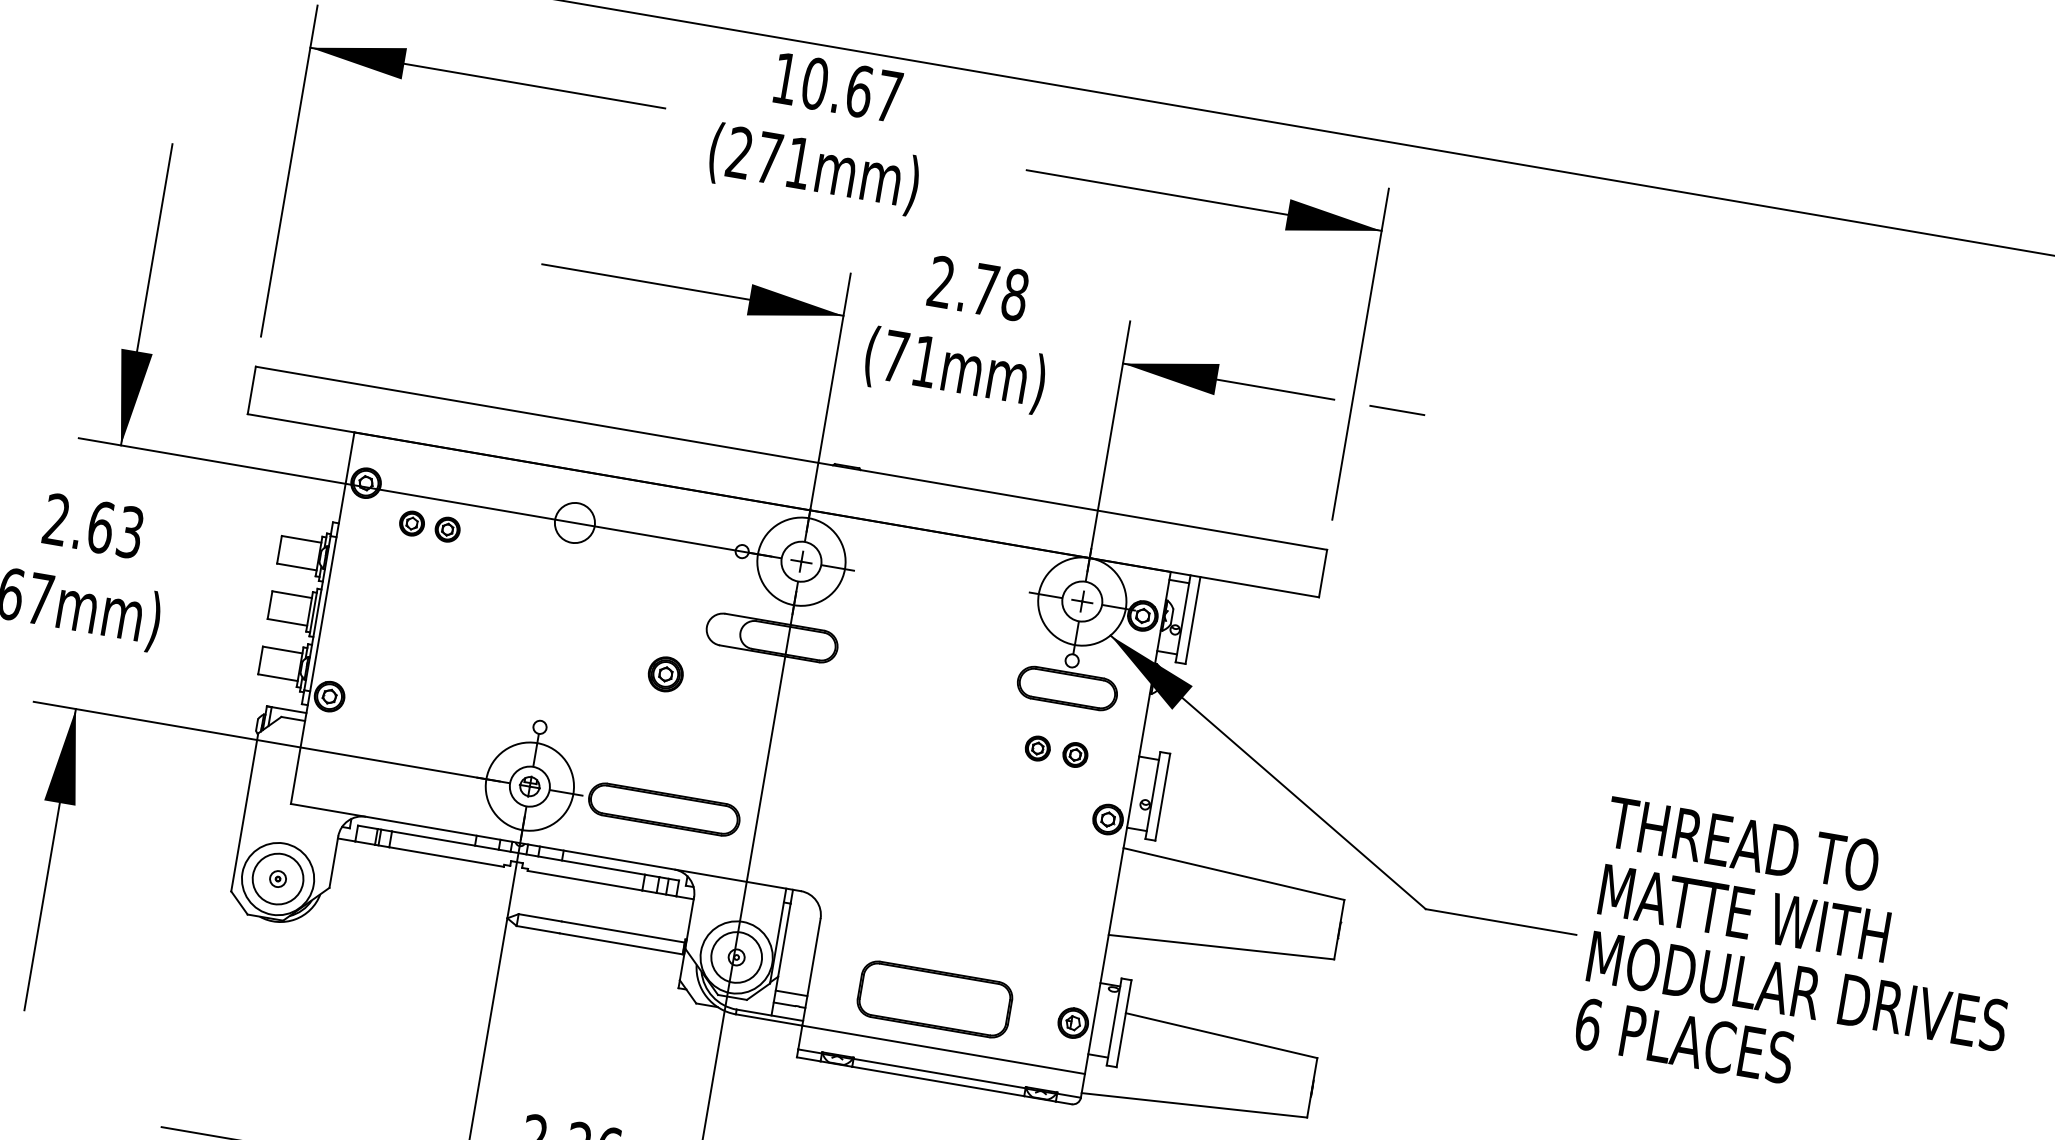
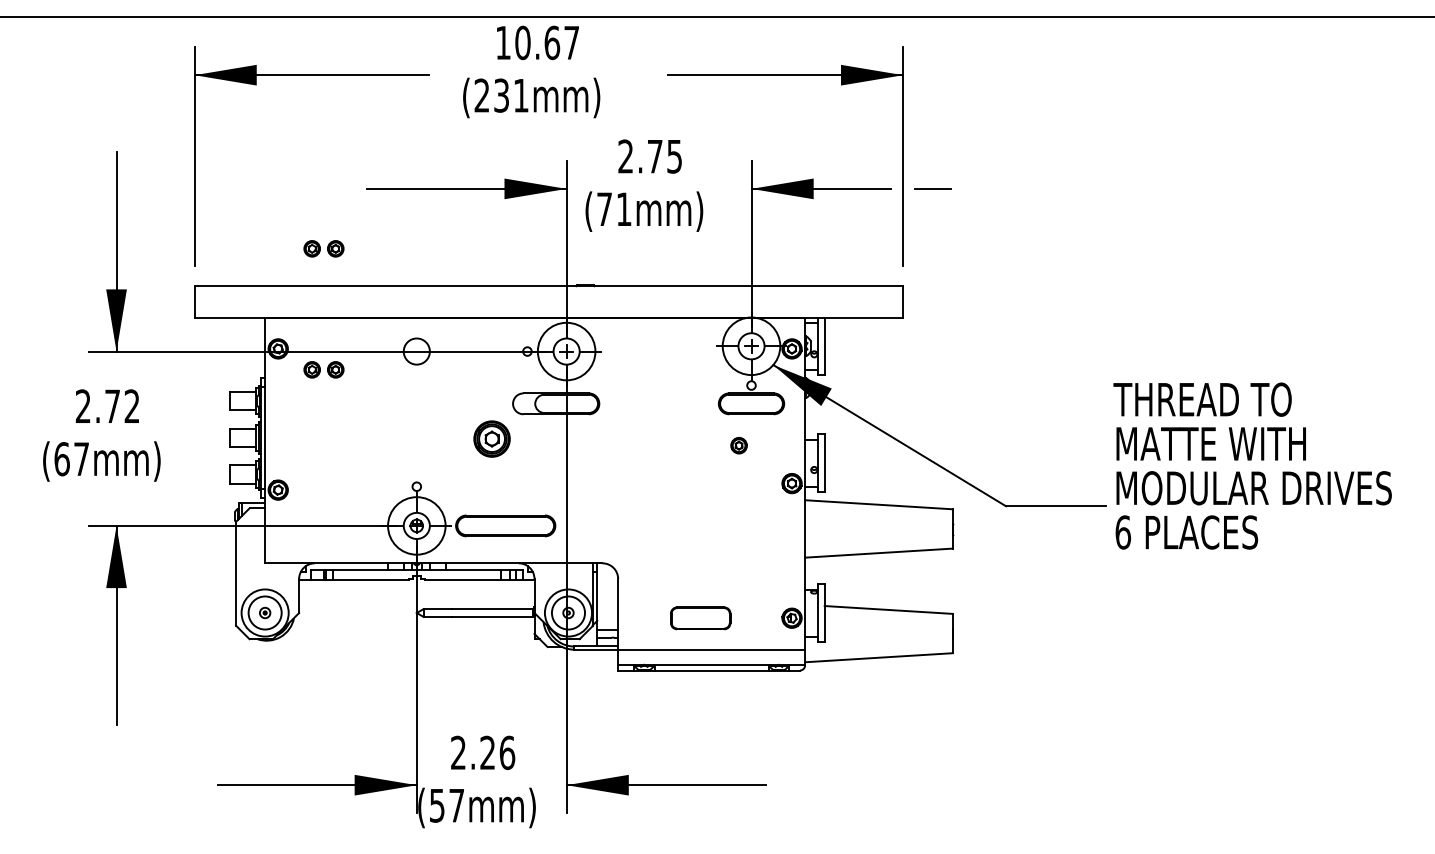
text: (769, 157) -> (501, 95), (271mm) -> (231mm)
text: (1014, 294) -> (674, 156), 2.78 -> 2.75
part: (460, 343) -> (323, 248), added
text: (115, 530) -> (122, 406), 2.63 -> 2.72
part: (665, 673) -> (491, 438), size x1.6
part: (1074, 754) -> (763, 445), removed
text: (1801, 956) -> (1252, 465), moved
part: (934, 999) -> (700, 618), size x0.6

